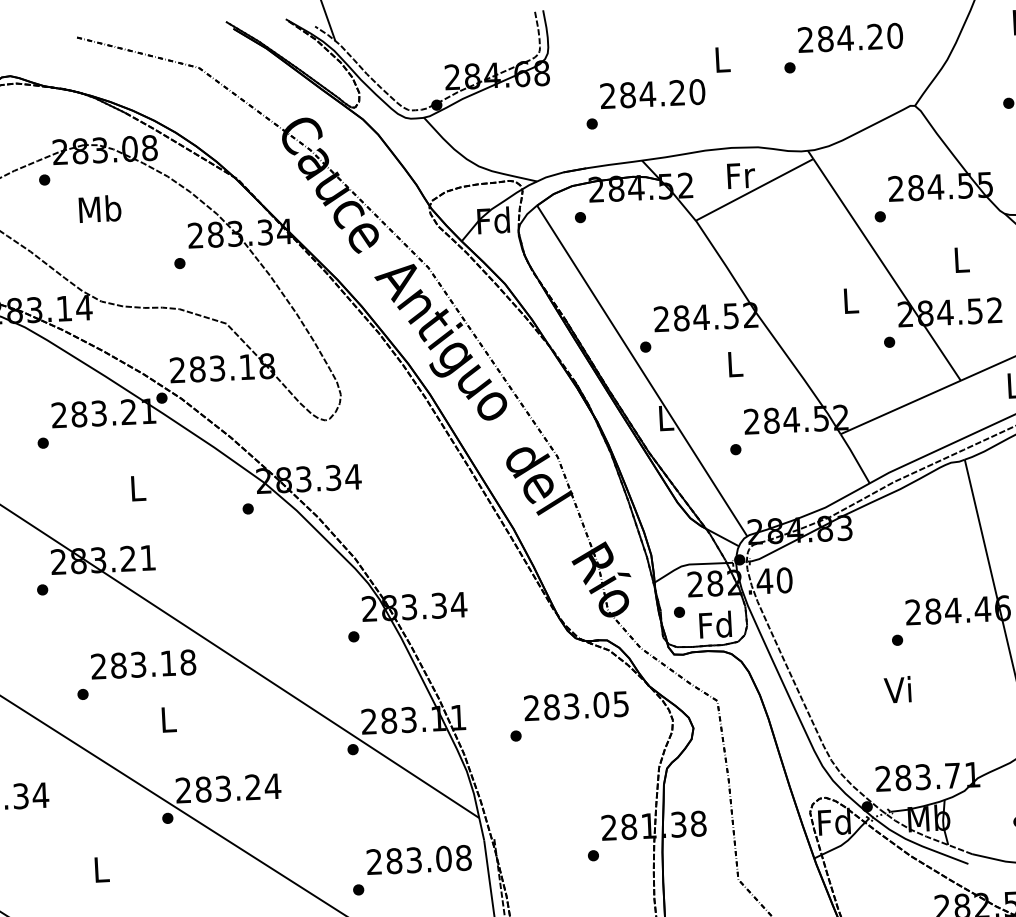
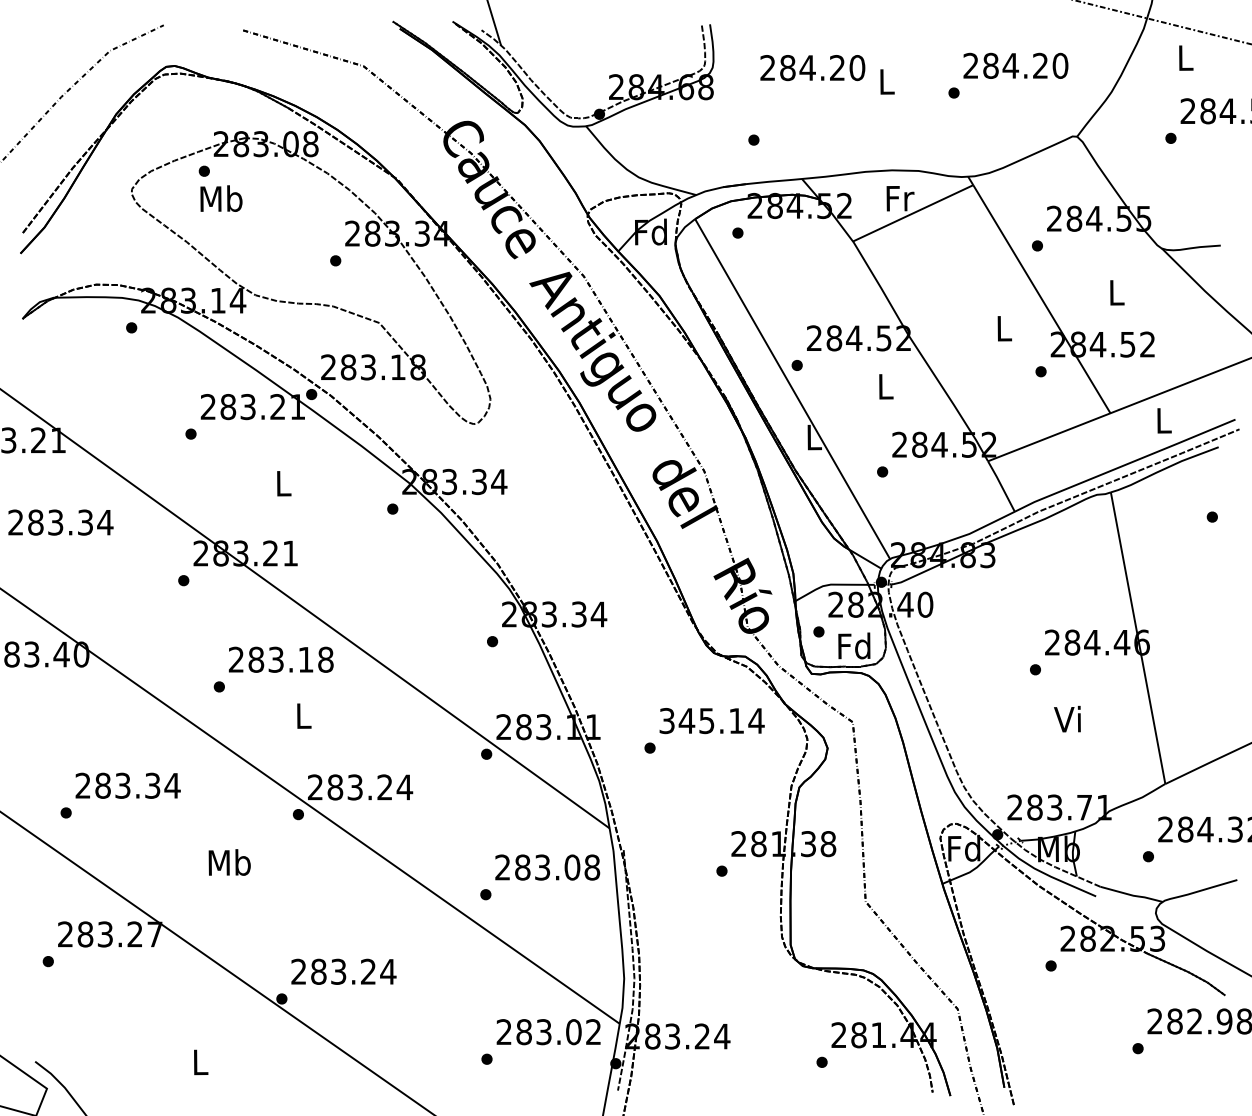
text: (652, 94) -> (812, 68), moved
text: (100, 208) -> (221, 198), moved
text: (897, 689) -> (1067, 718), moved
text: (576, 706) -> (711, 721), 283.05 -> 345.14
text: (101, 869) -> (229, 862), L -> Mb

